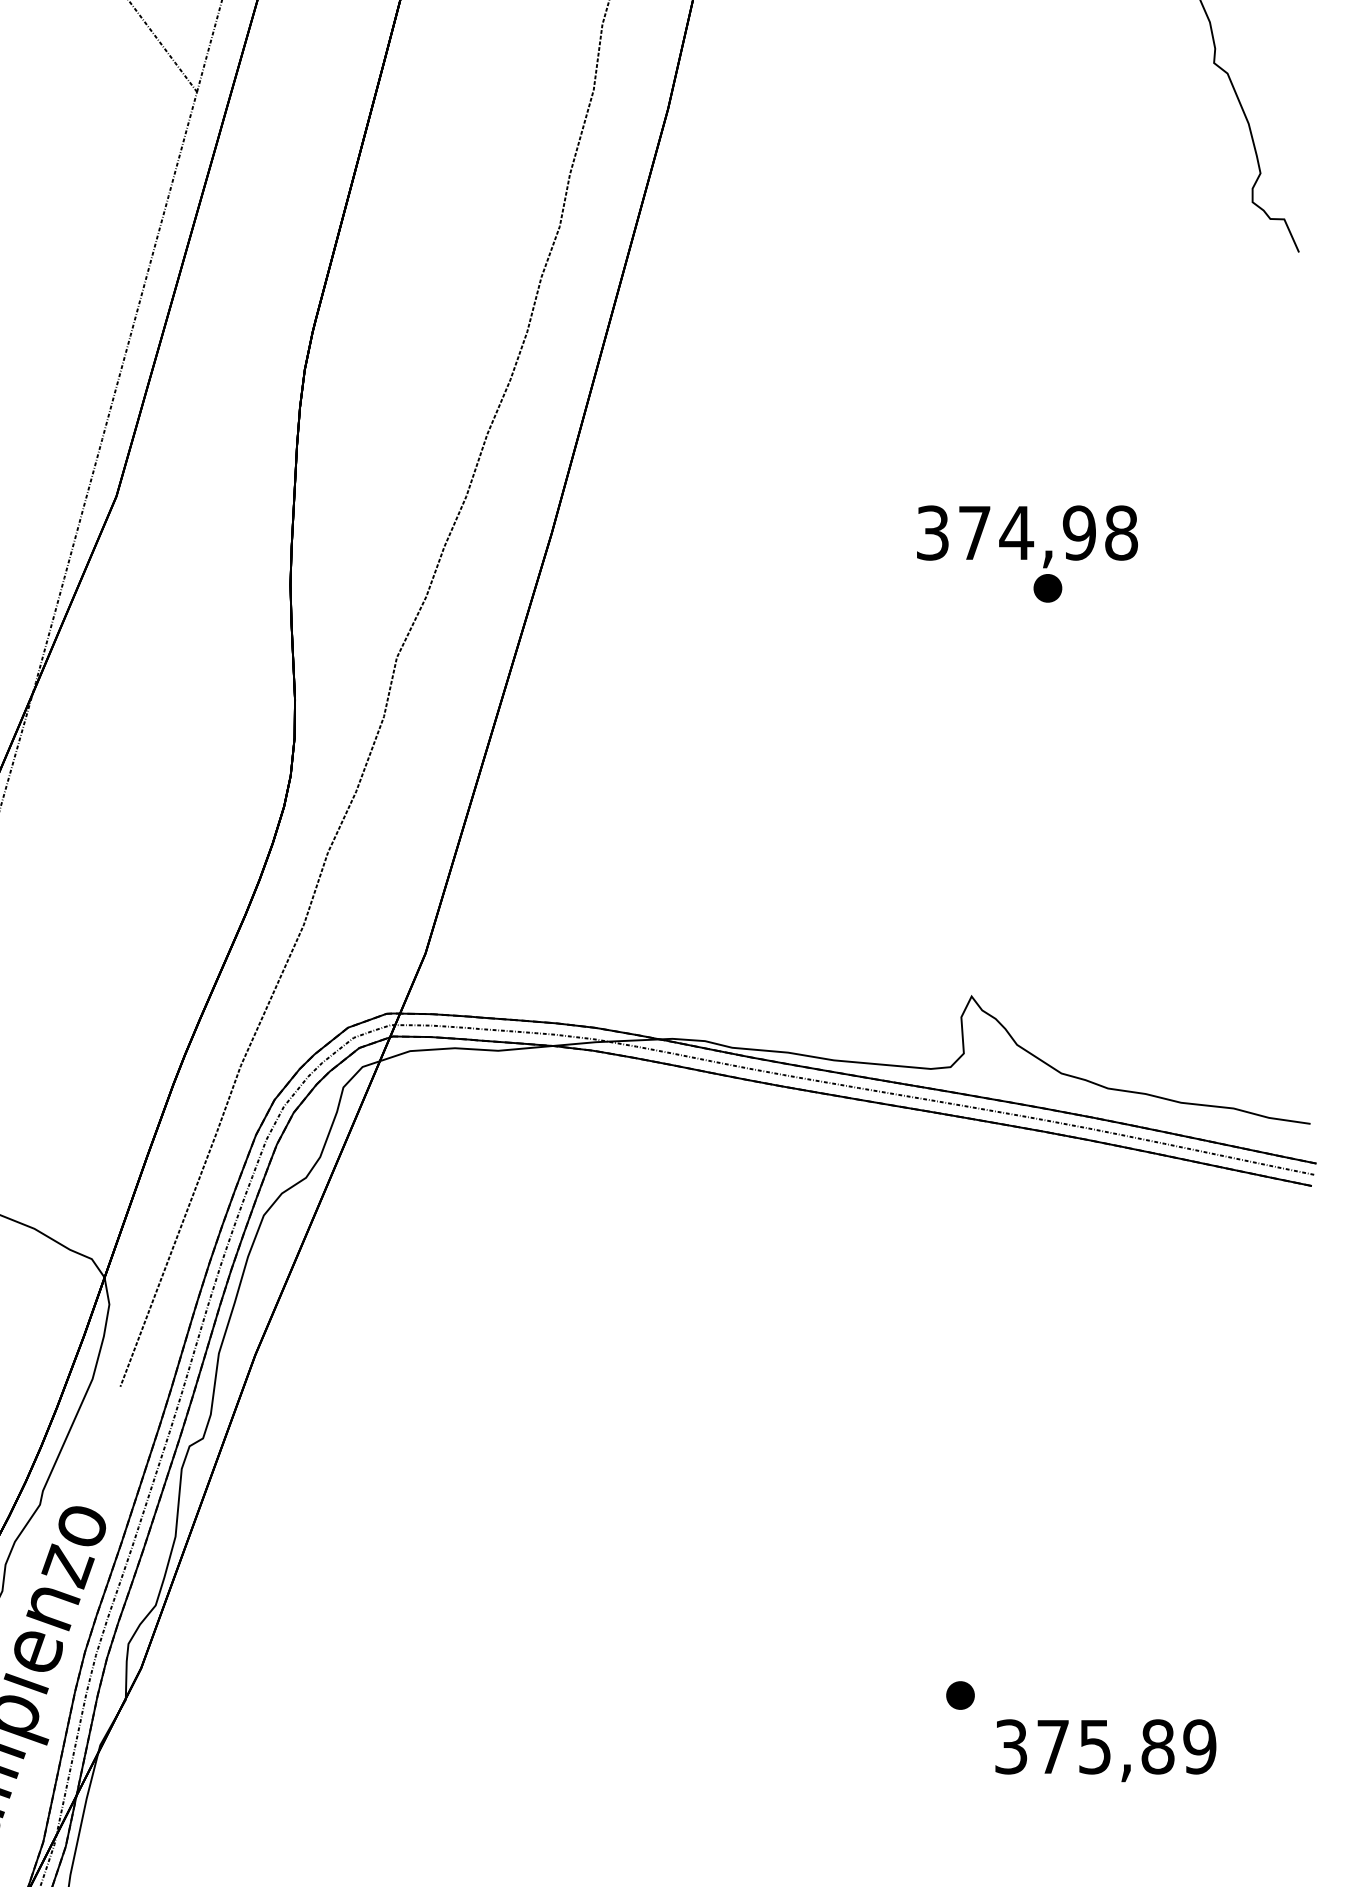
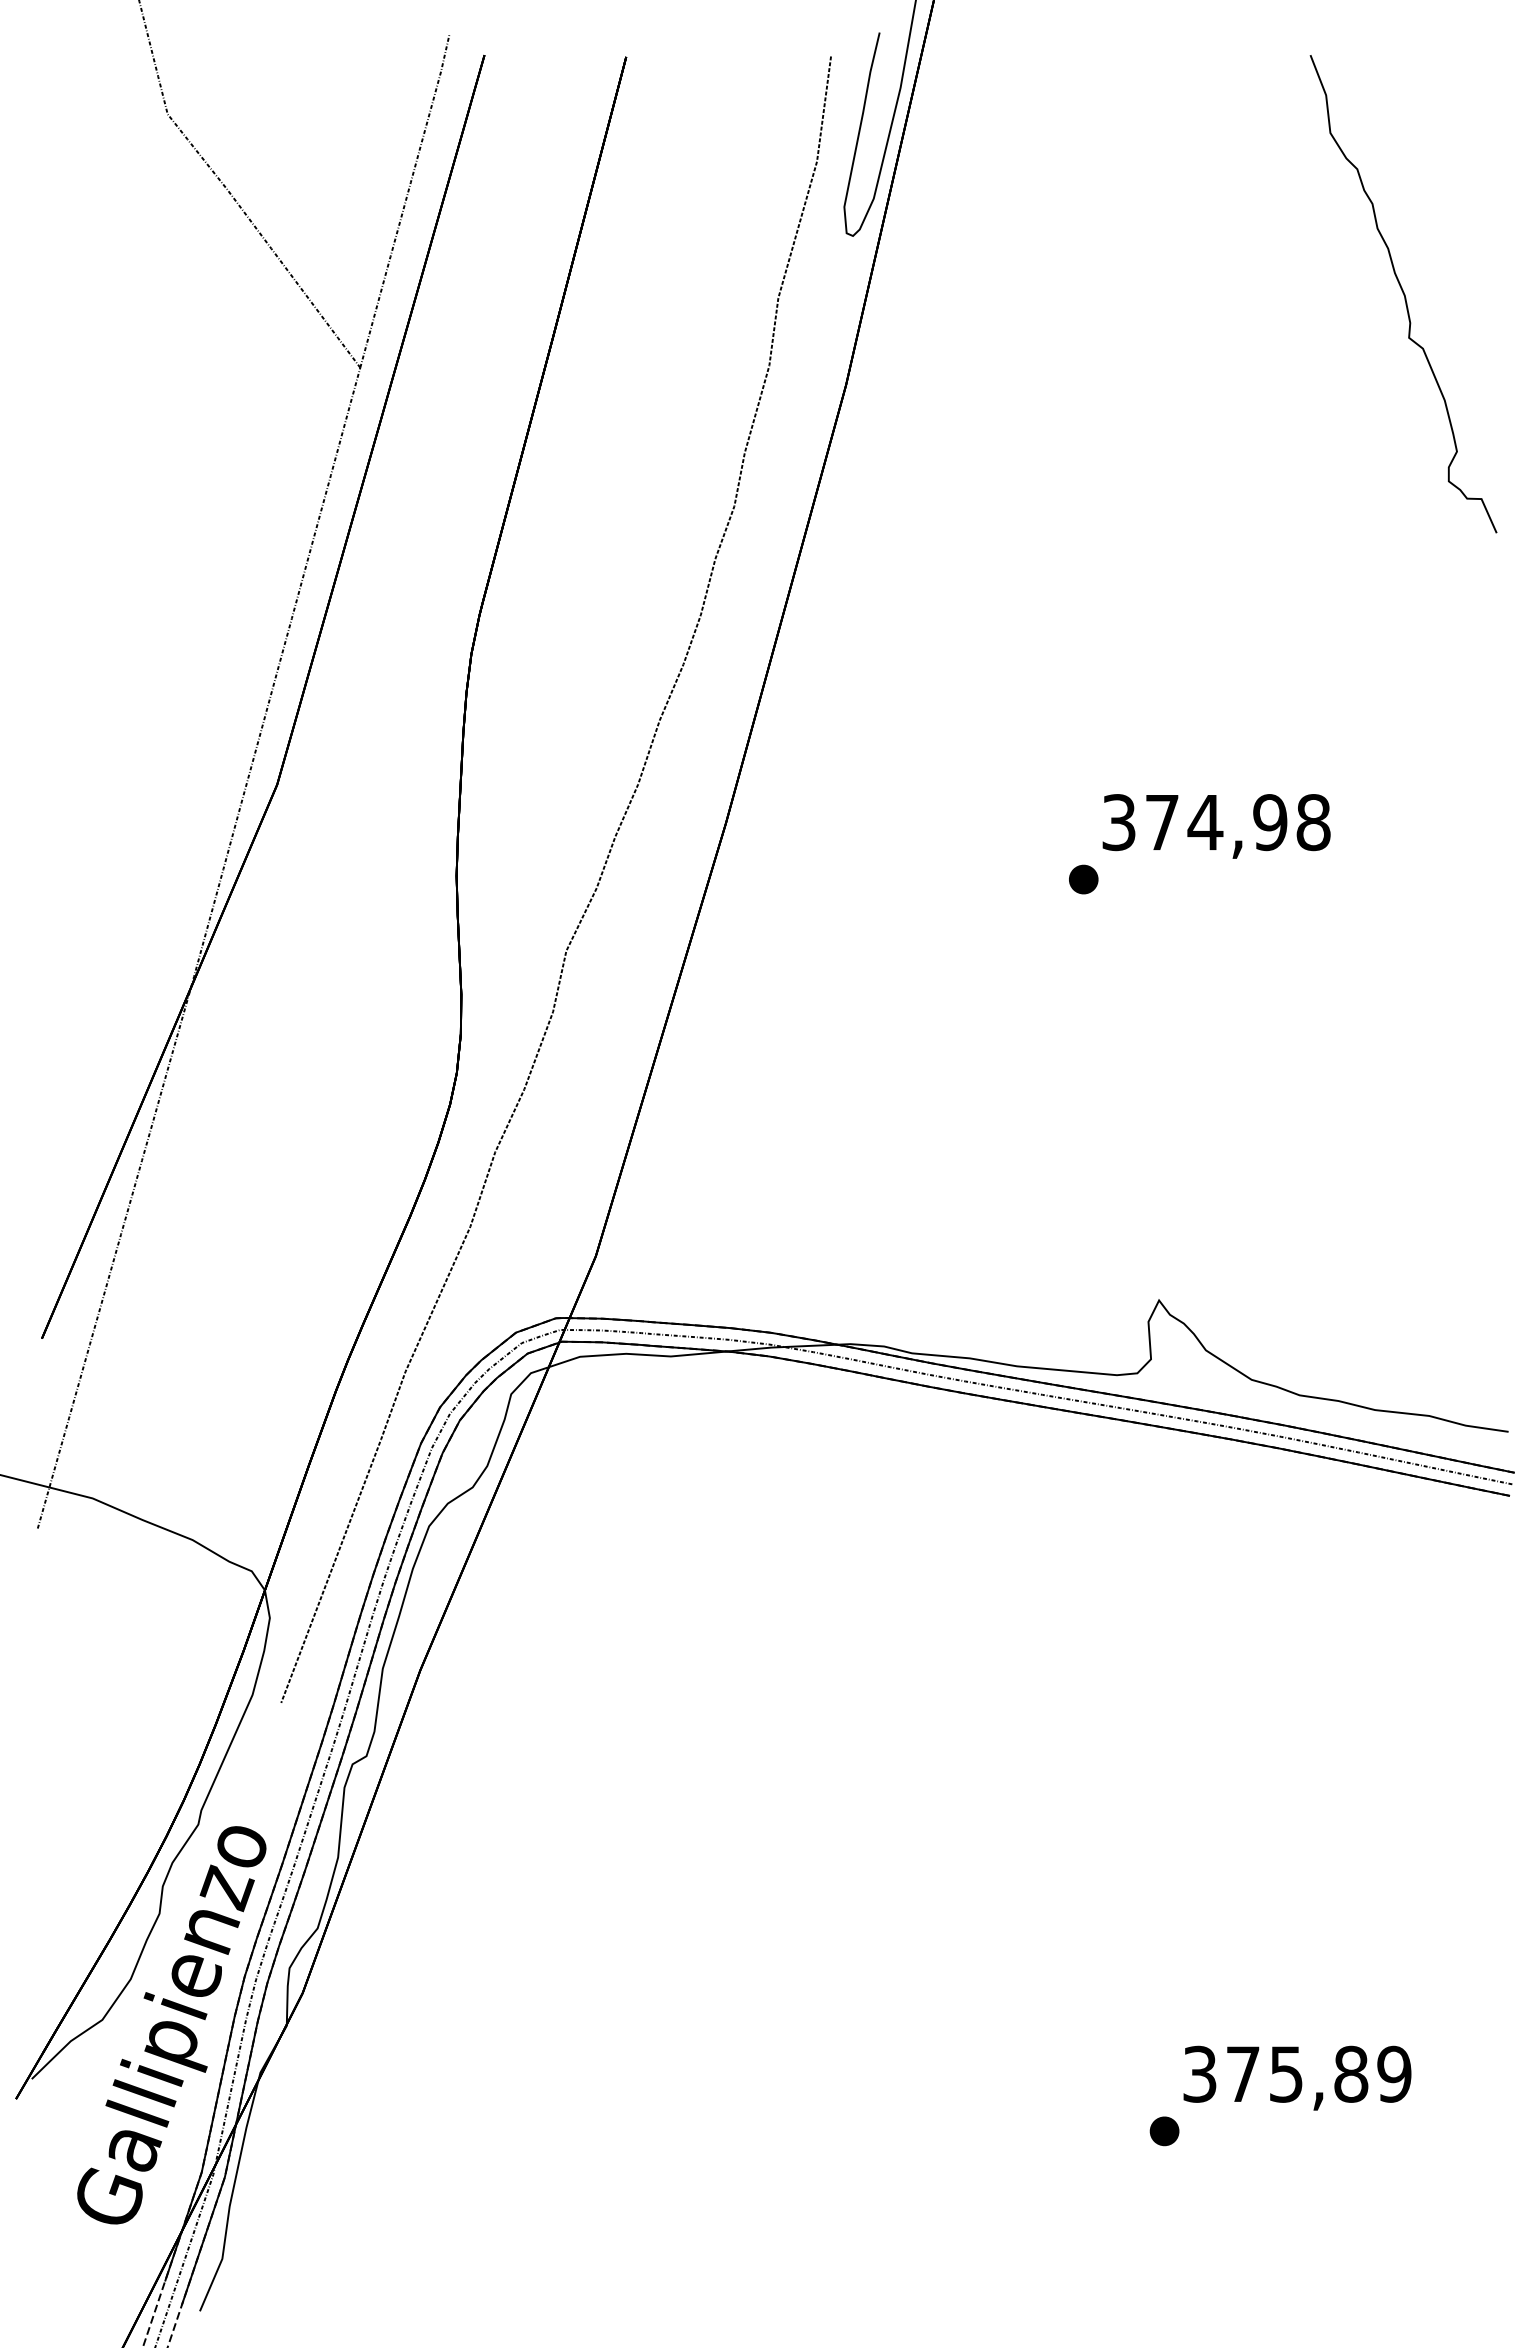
part: (1047, 588) -> (1083, 879), moved
part: (960, 1695) -> (1164, 2131), moved

